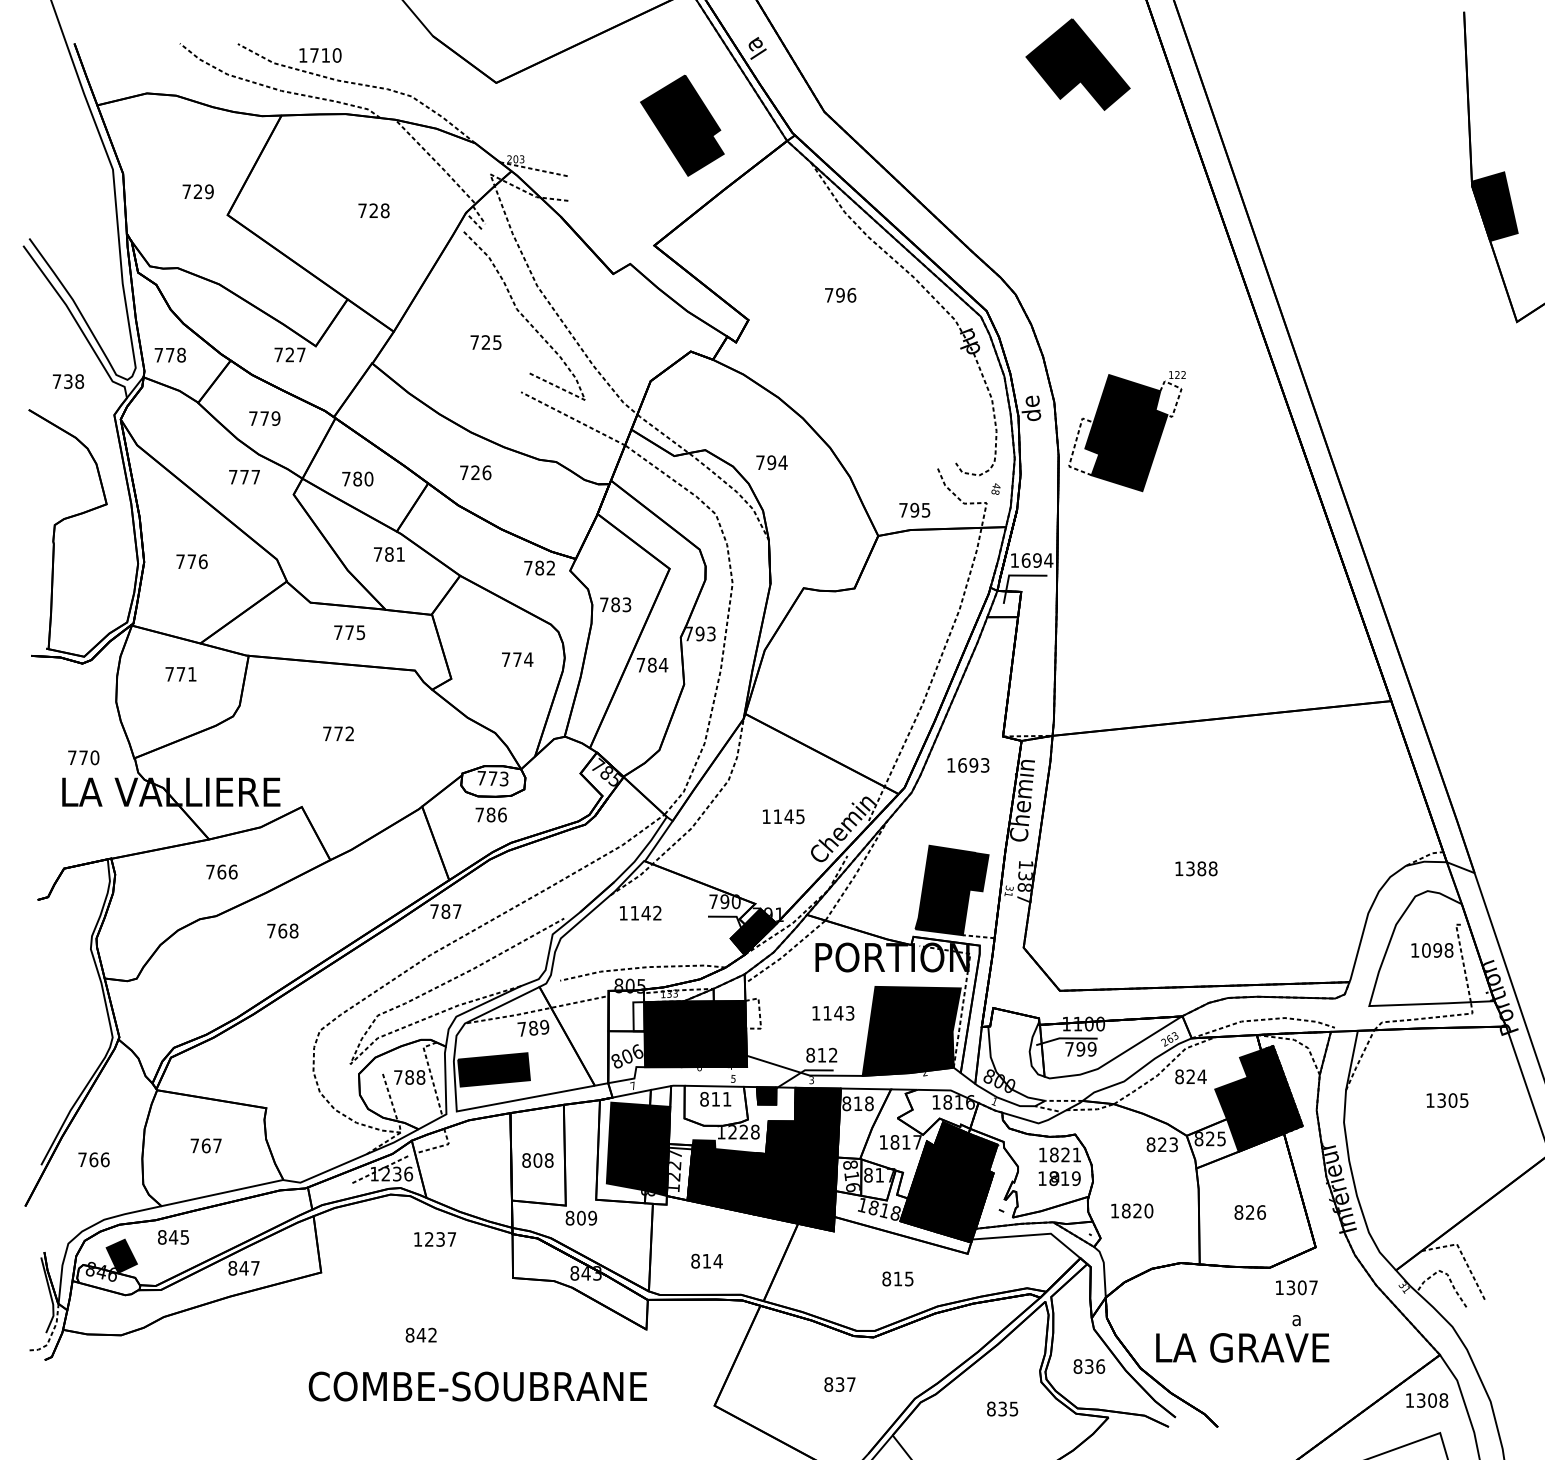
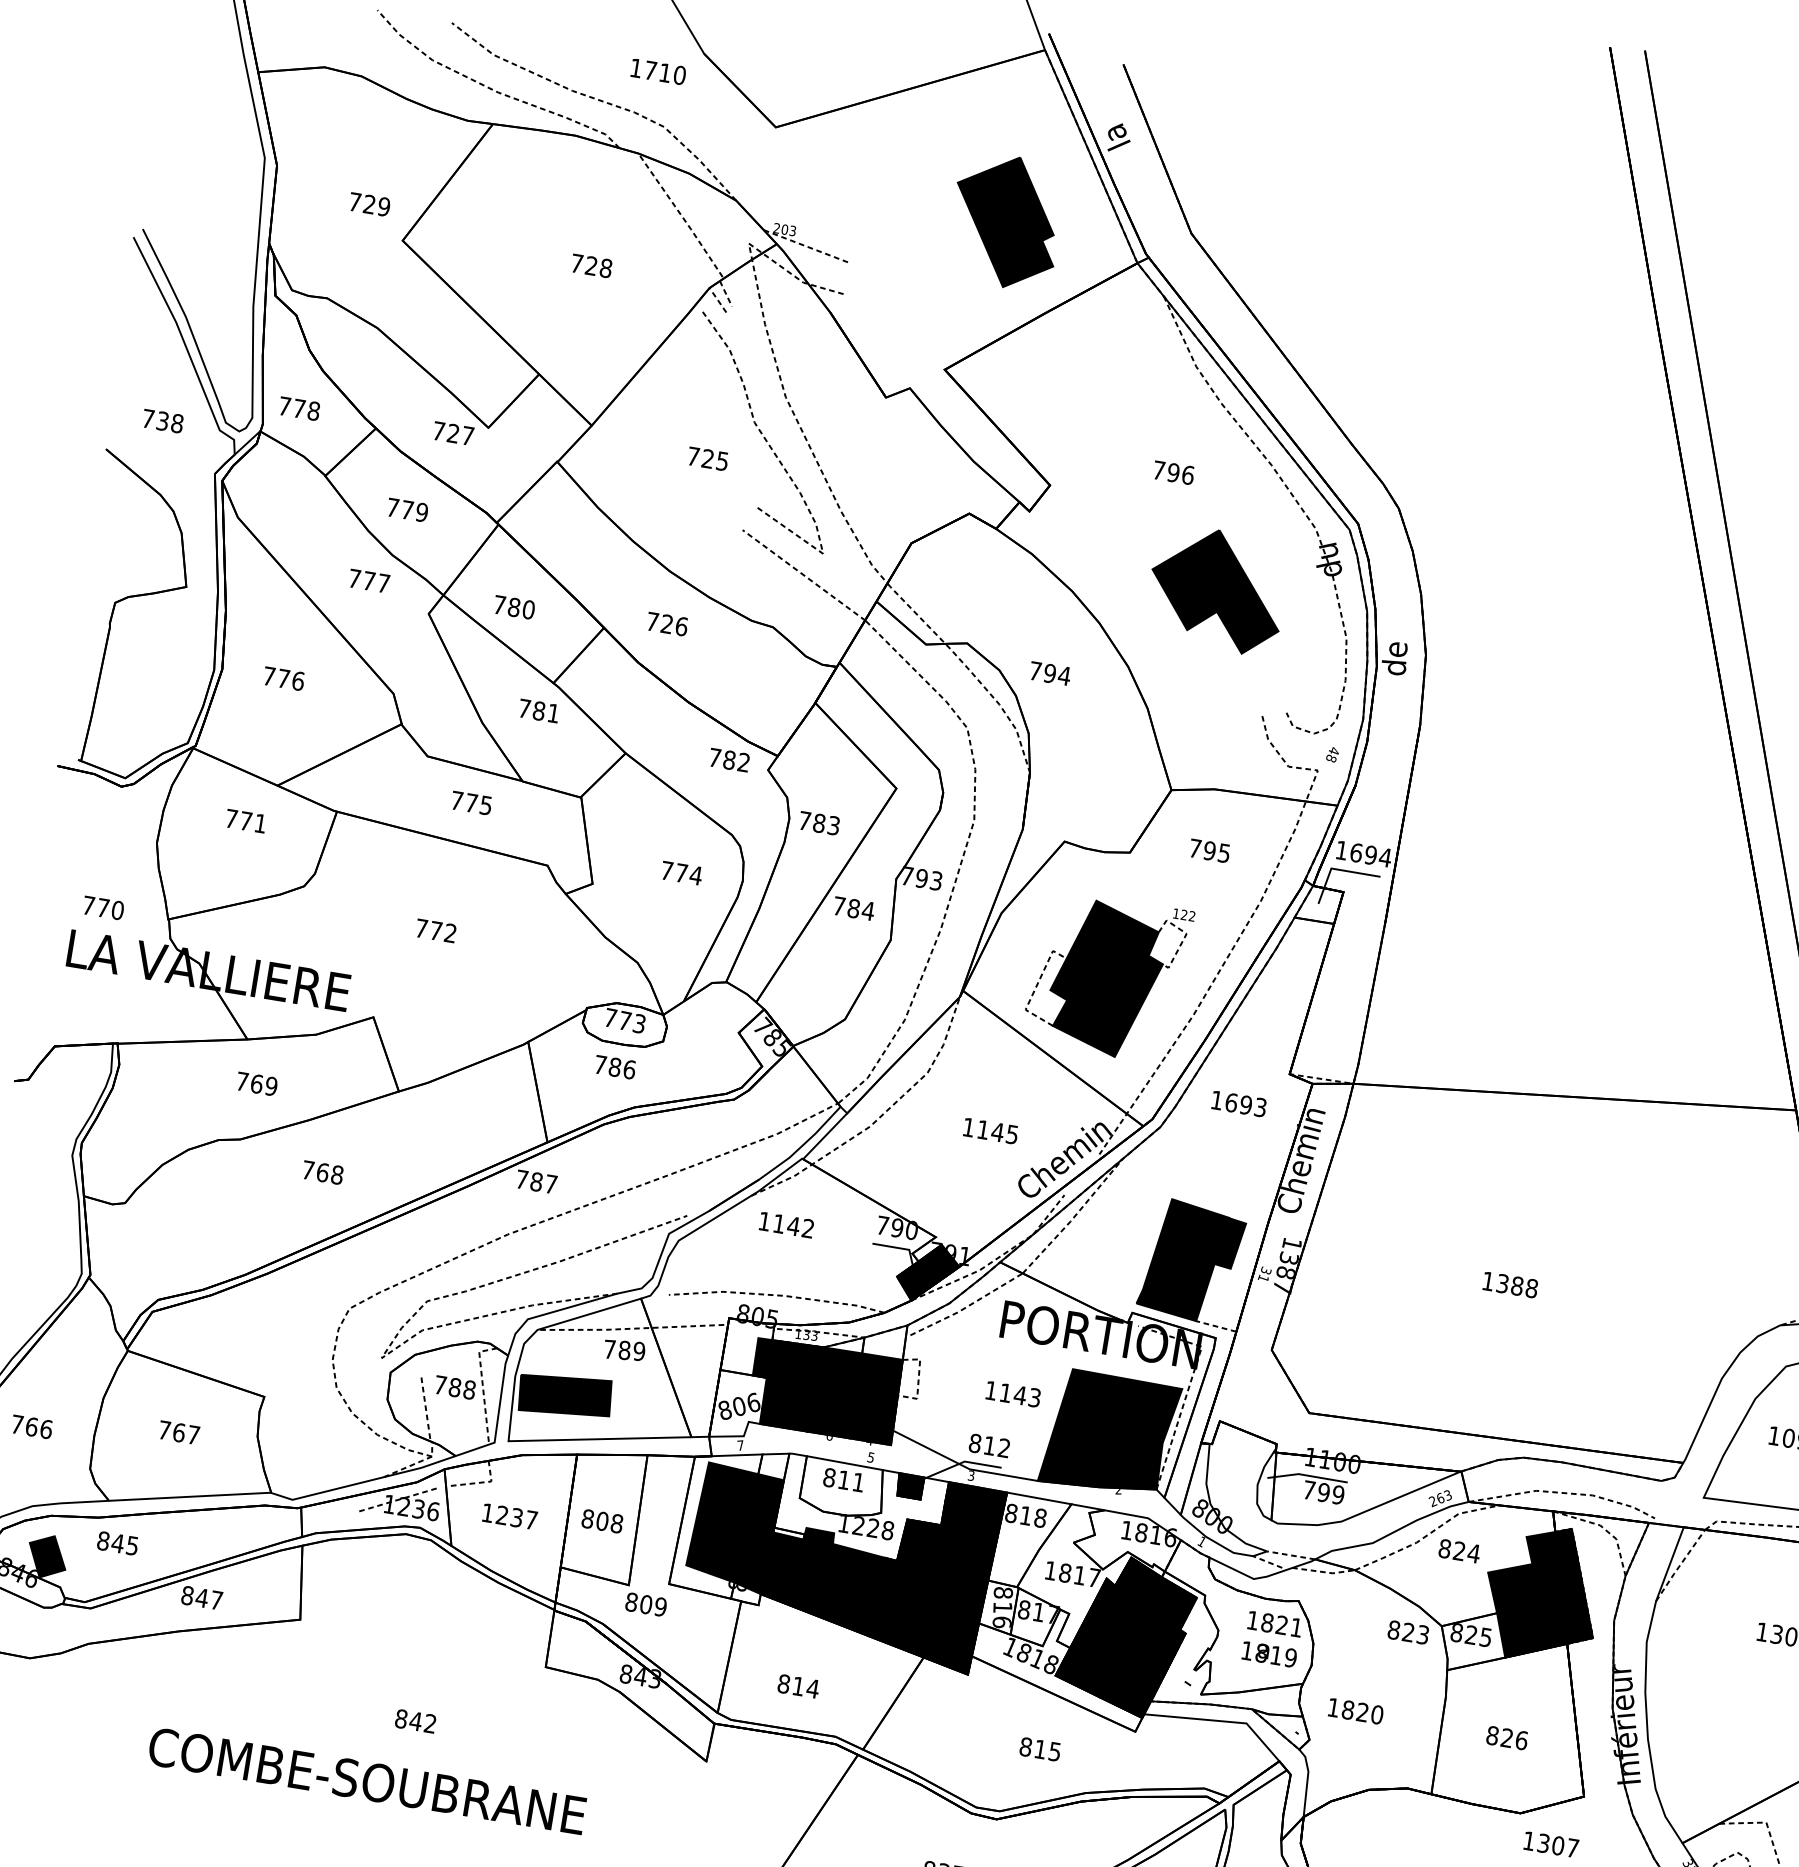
text: (320, 55) -> (658, 71), moved
part: (1077, 64) -> (1216, 589), moved
part: (1126, 431) -> (1106, 976), moved
text: (914, 509) -> (1209, 849), moved
text: (232, 871) -> (270, 1085), 766 -> 769
fill: (638, 1016) -> (762, 1357), added
fill: (679, 1173) -> (781, 1567), added
text: (435, 1239) -> (510, 1516), moved
text: (477, 1386) -> (366, 1781), moved

